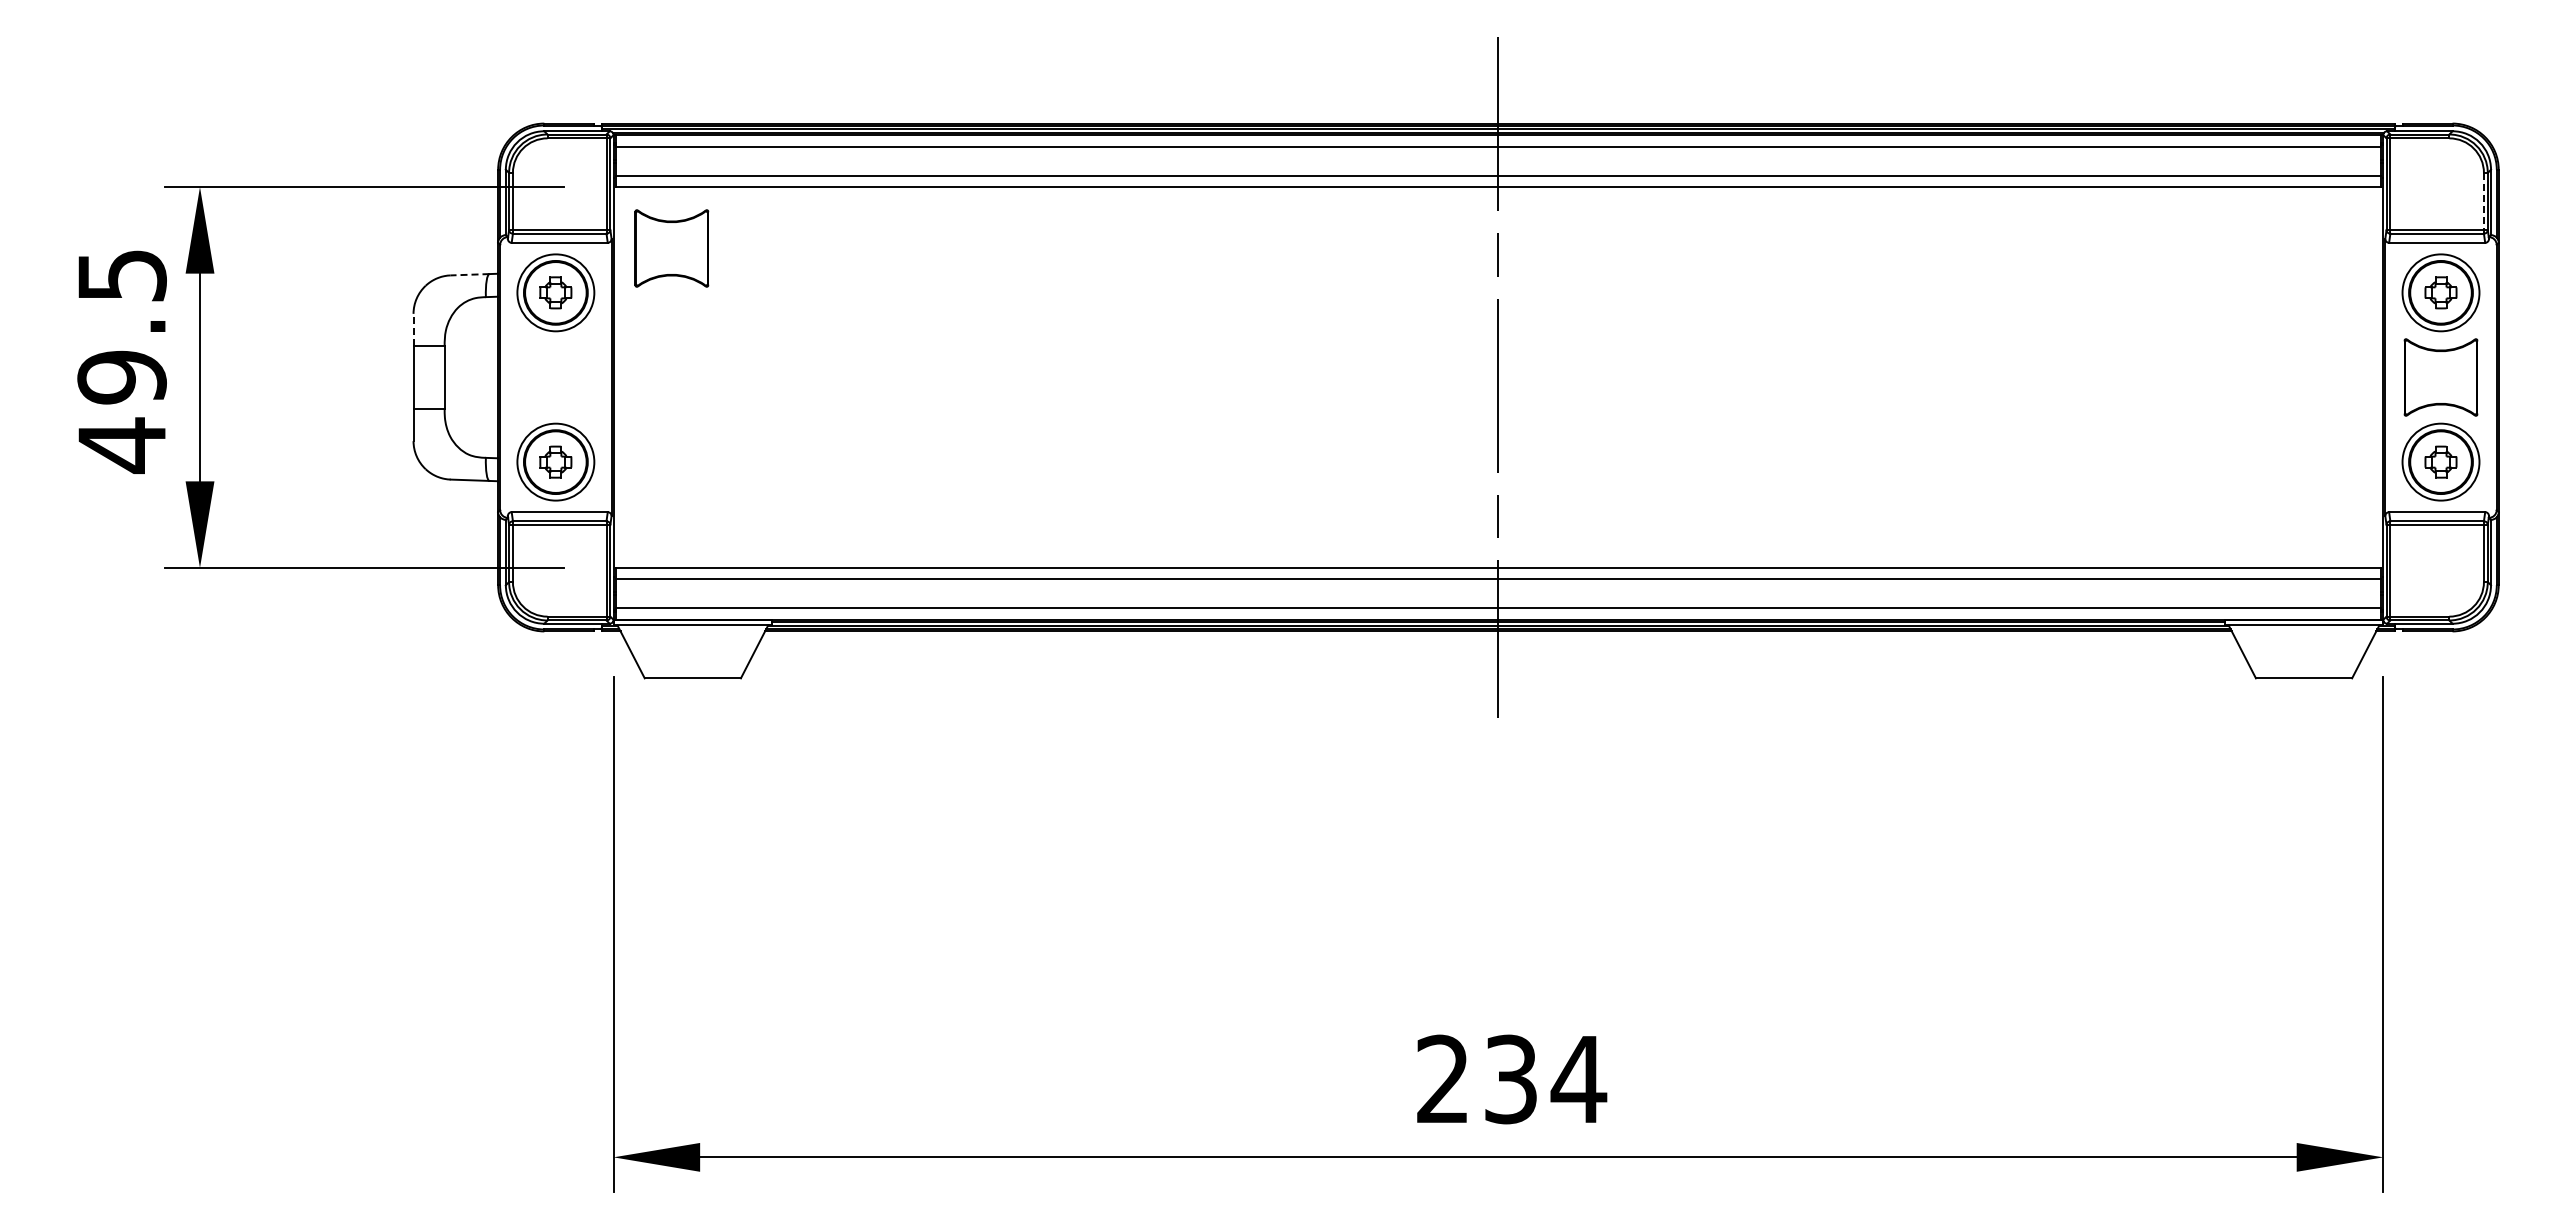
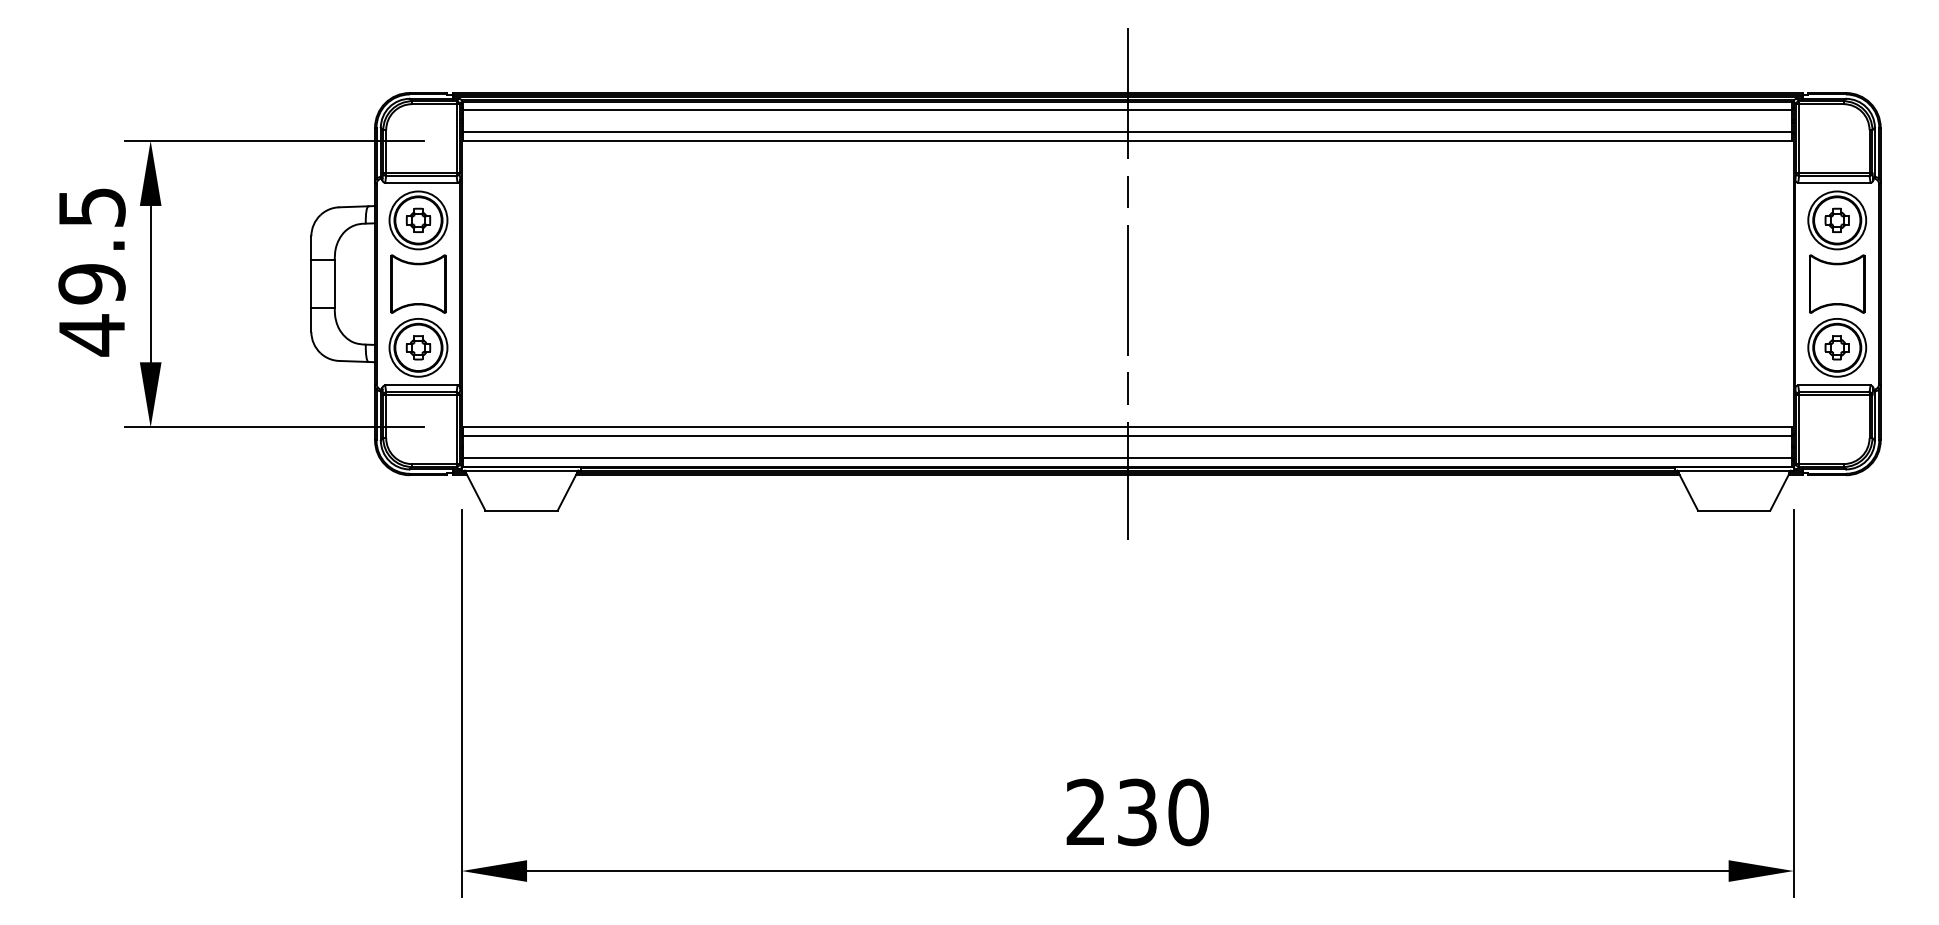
line: (2483, 201) -> (1869, 151), dashed -> solid
part: (671, 248) -> (418, 284), moved
line: (469, 274) -> (353, 206), dashed -> solid
line: (413, 329) -> (311, 248), dashed -> solid
text: (1578, 1079) -> (1188, 812), 234 -> 230

